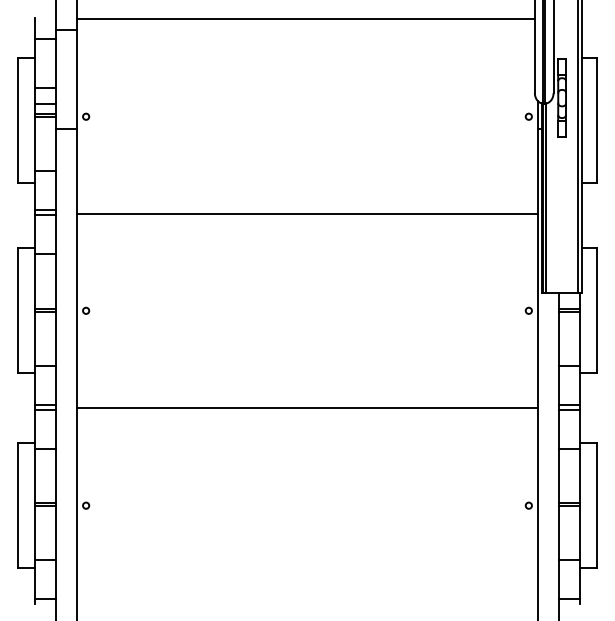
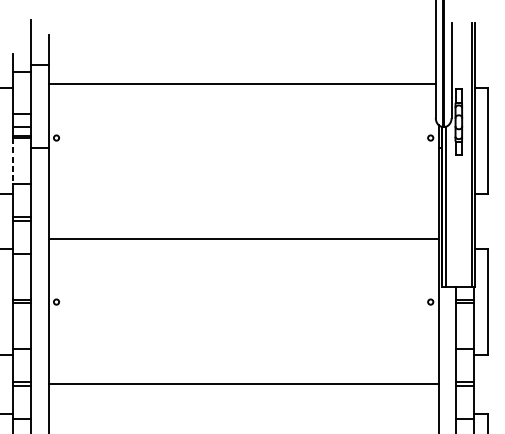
line: (305, 19) -> (241, 83), moved
line: (34, 144) -> (12, 161), solid -> dashed
line: (307, 214) -> (243, 239), moved

